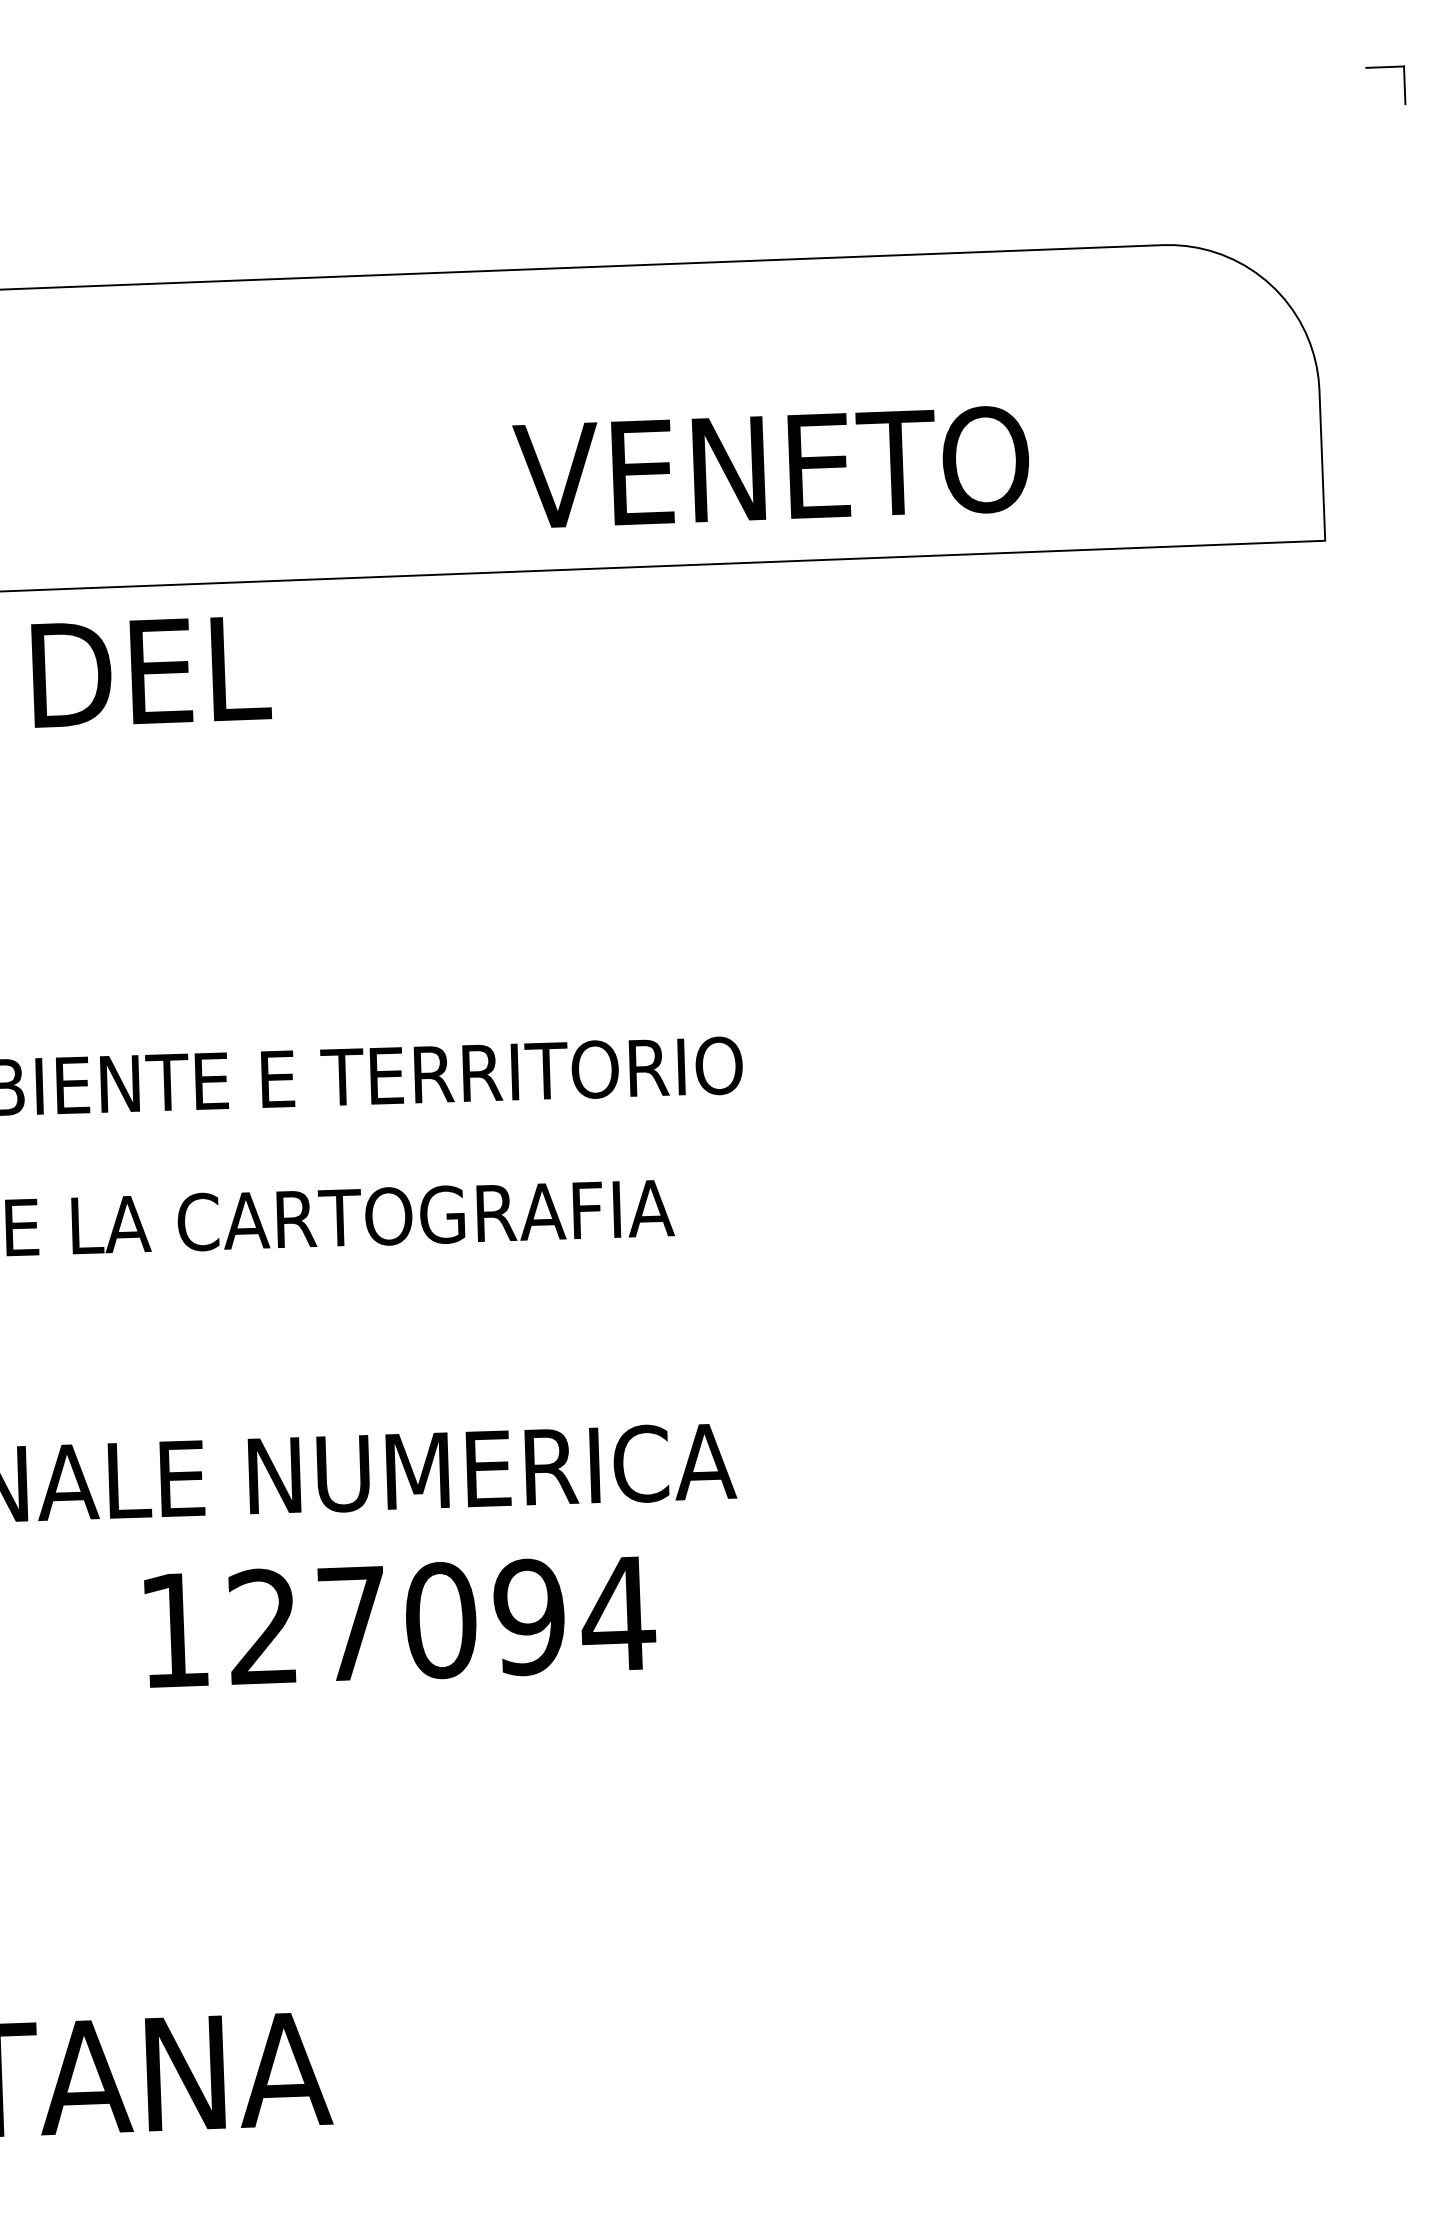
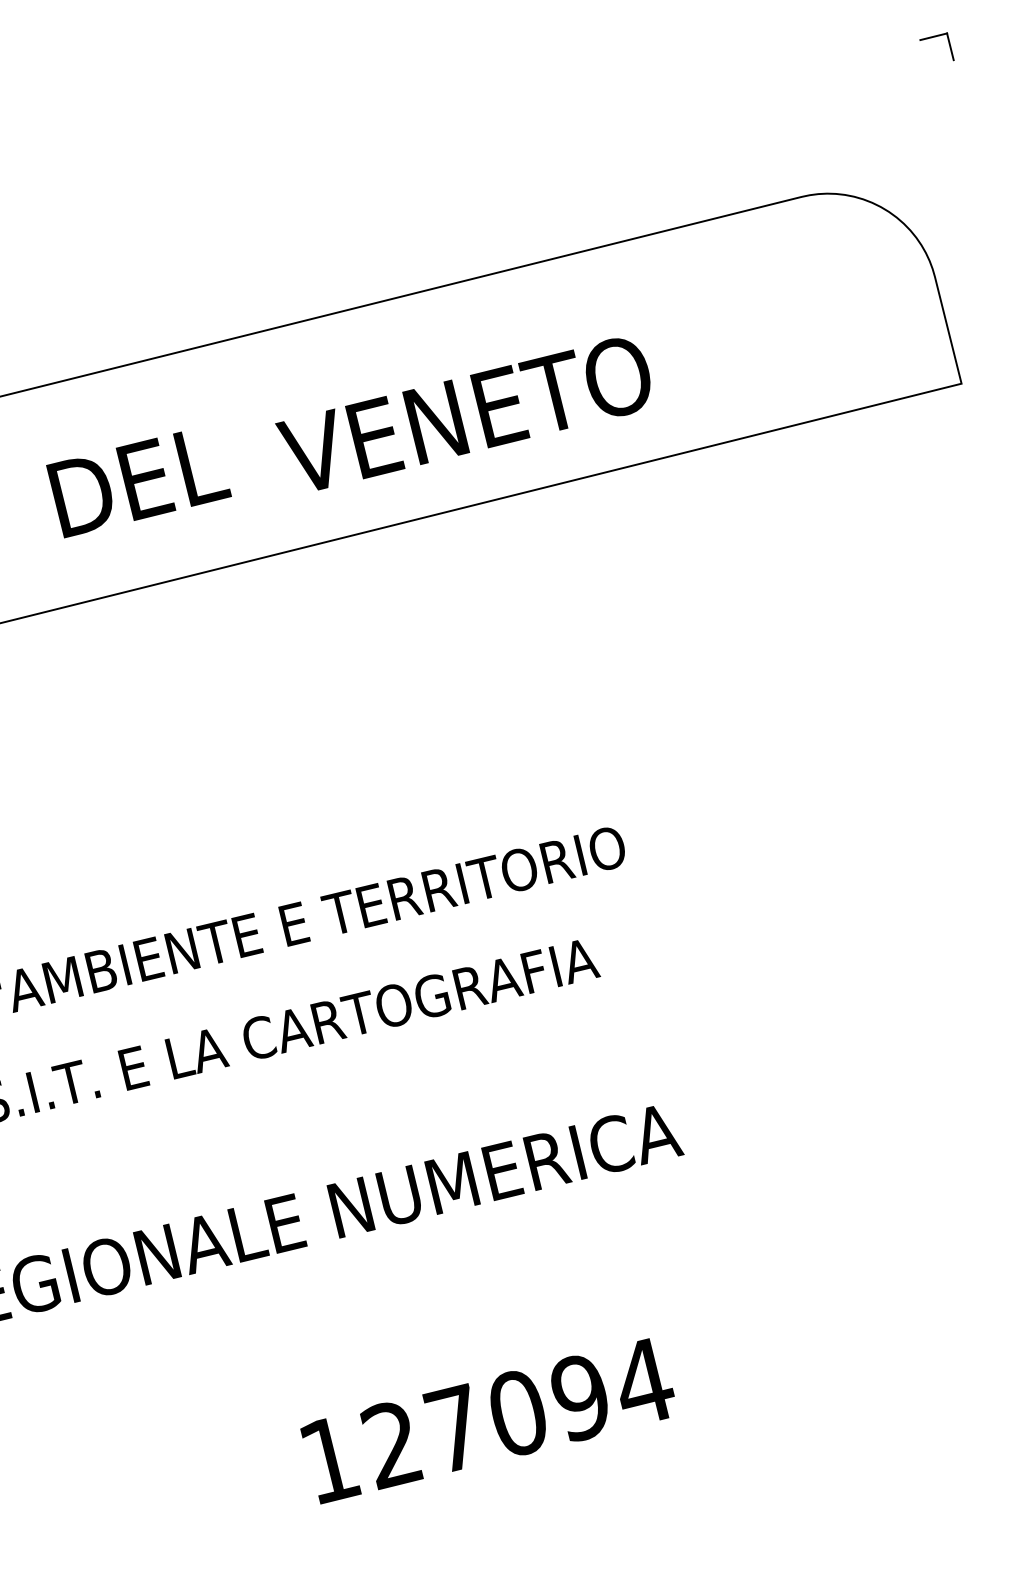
text: (770, 466) -> (465, 414), moved
text: (151, 672) -> (139, 481), moved
text: (400, 1621) -> (489, 1419), moved

